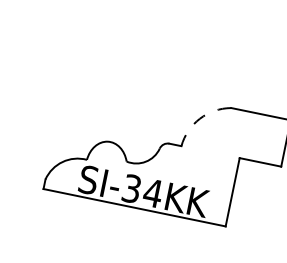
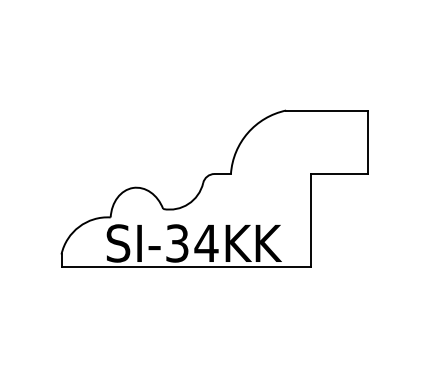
arc: (199, 119) -> (247, 133), dashed -> solid

